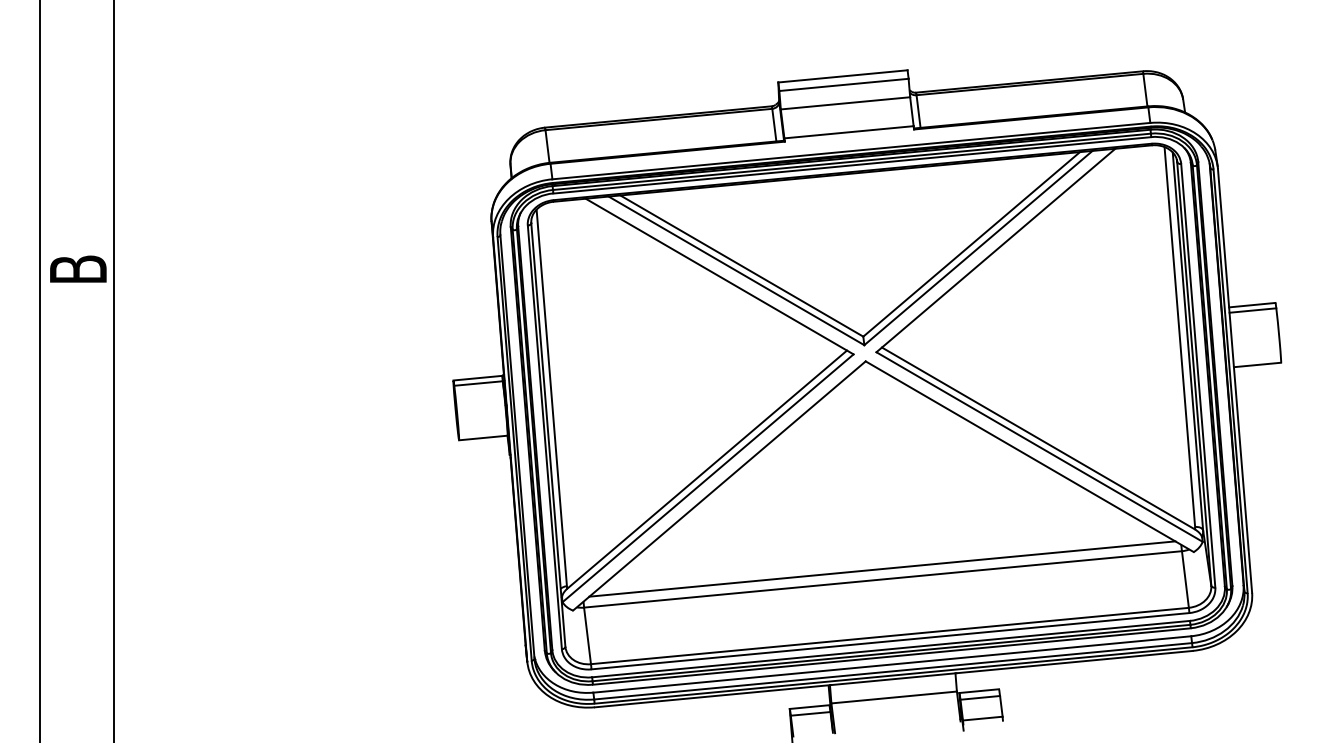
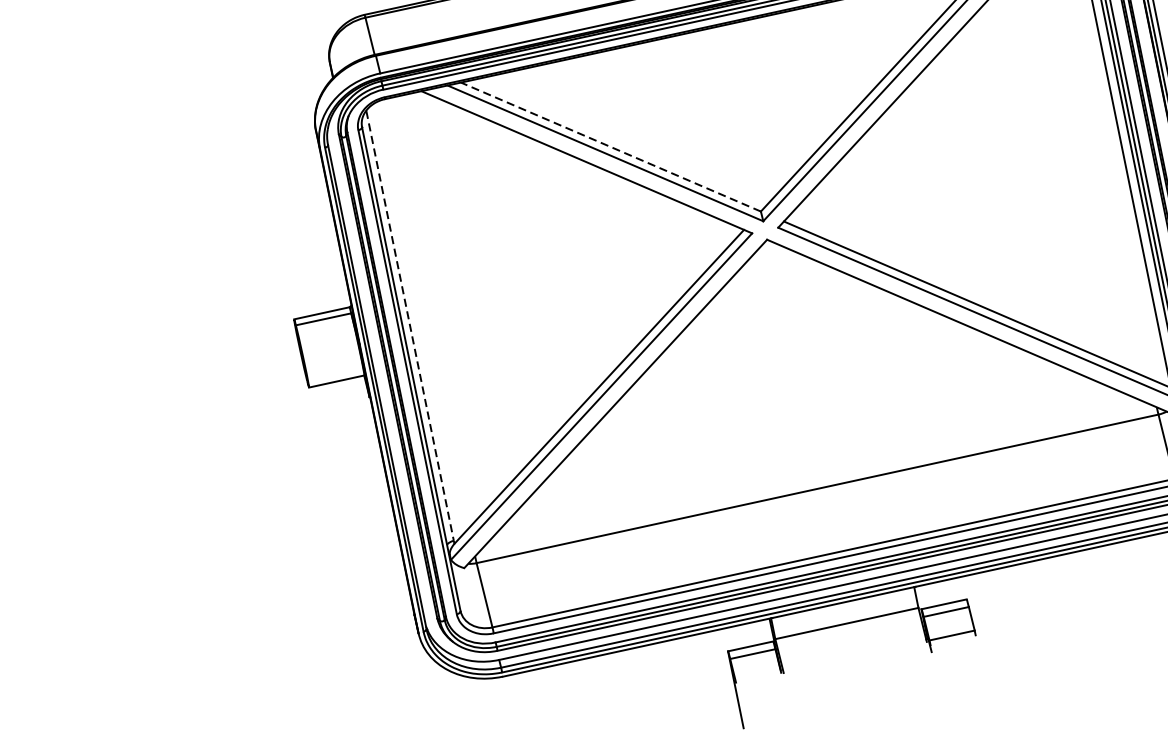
line: (741, 266) -> (610, 147), solid -> dashed
line: (551, 398) -> (409, 326), solid -> dashed
line: (882, 568) -> (815, 476), removed

